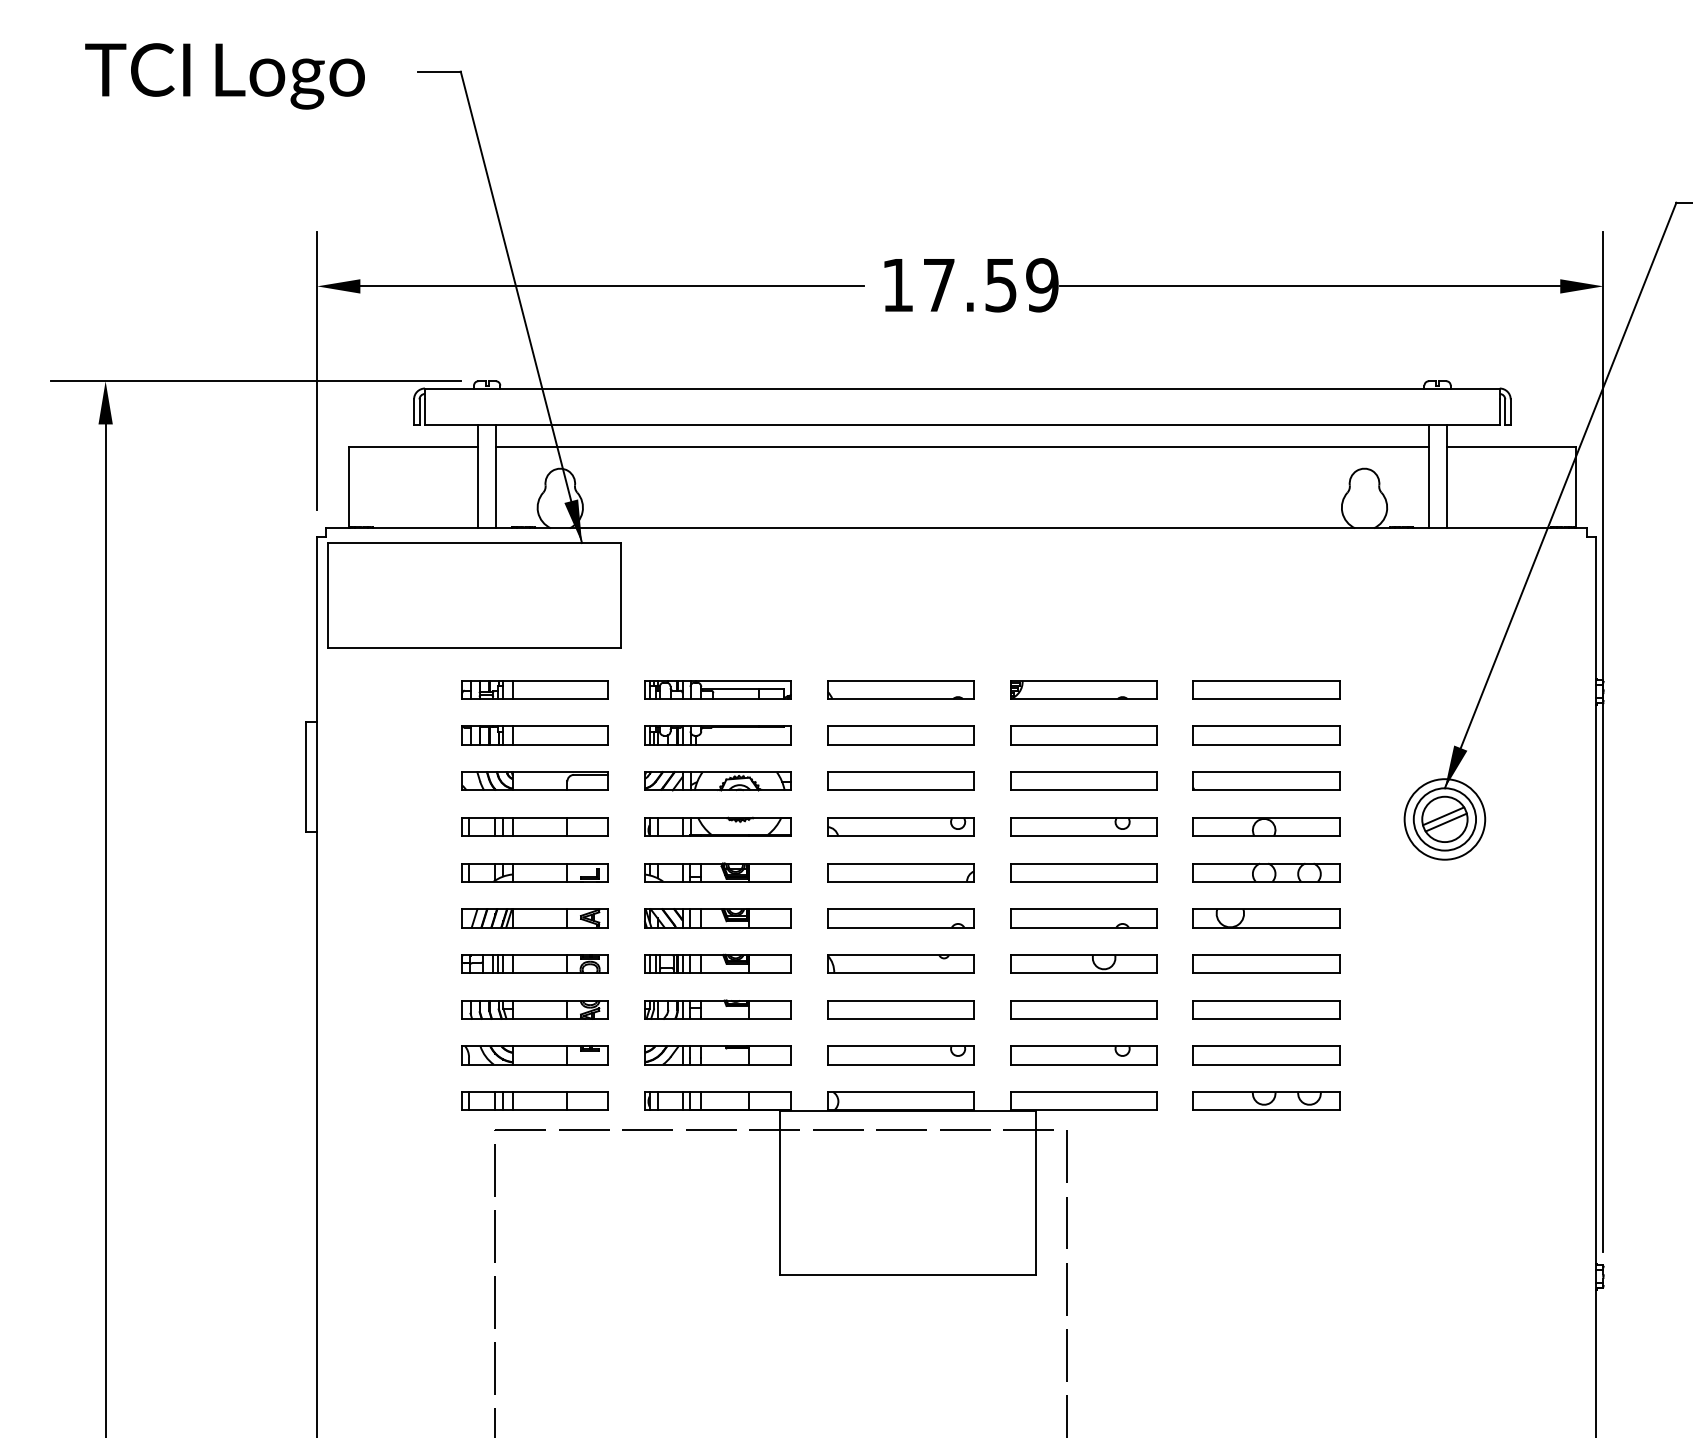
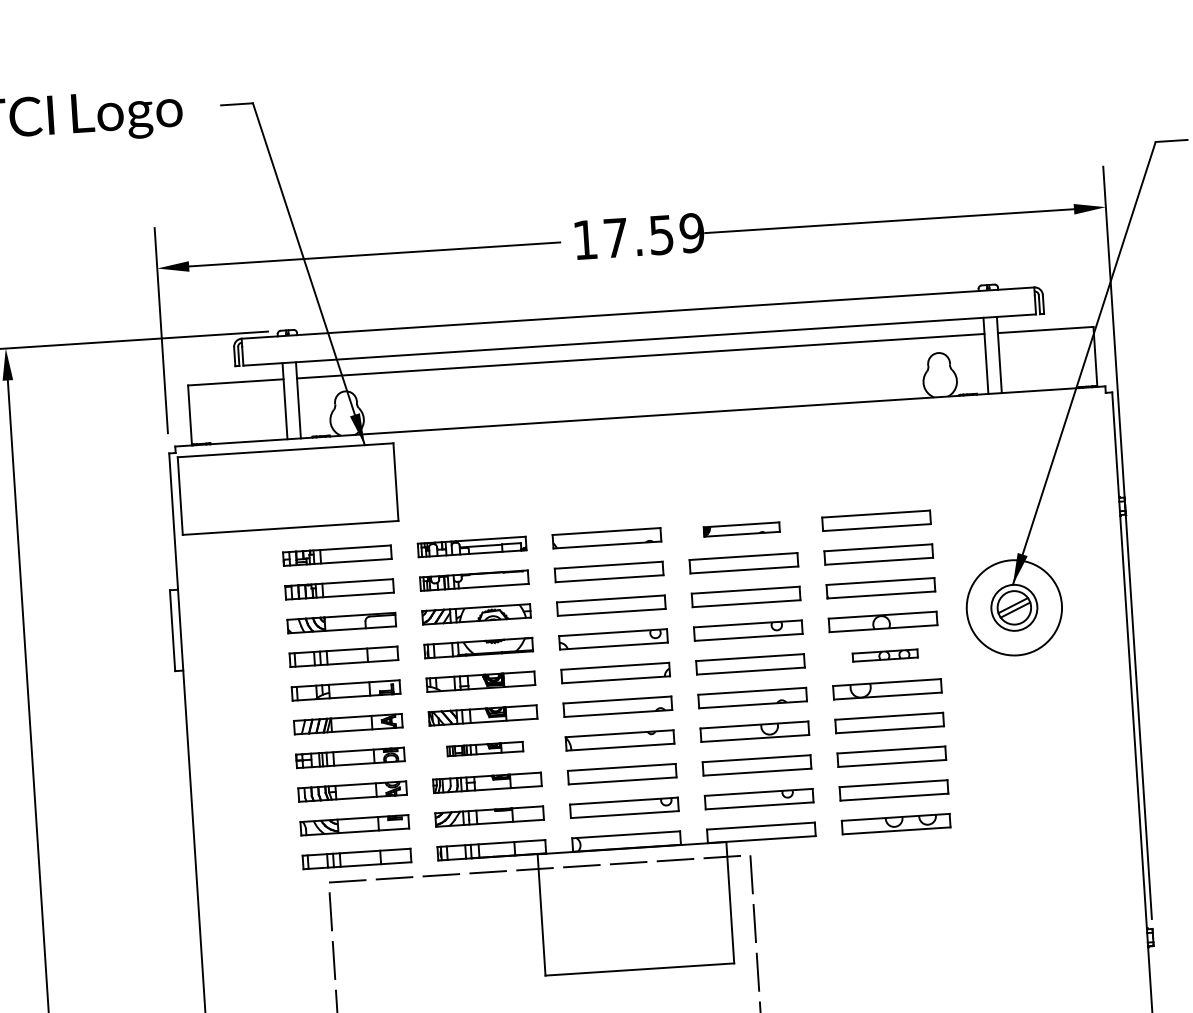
part: (1083, 689) -> (741, 529), size x0.7
circle: (1444, 819) -> (1014, 607), size x1.6
part: (1266, 872) -> (885, 655), size x0.6
part: (717, 963) -> (484, 748), size x0.7

